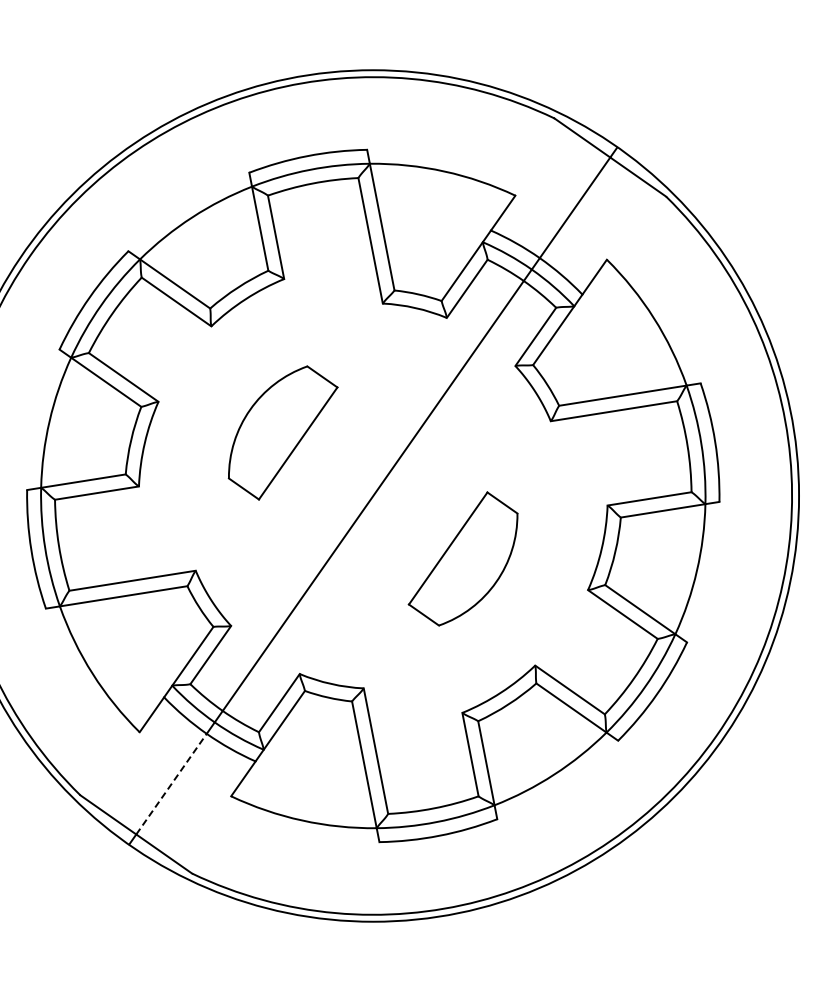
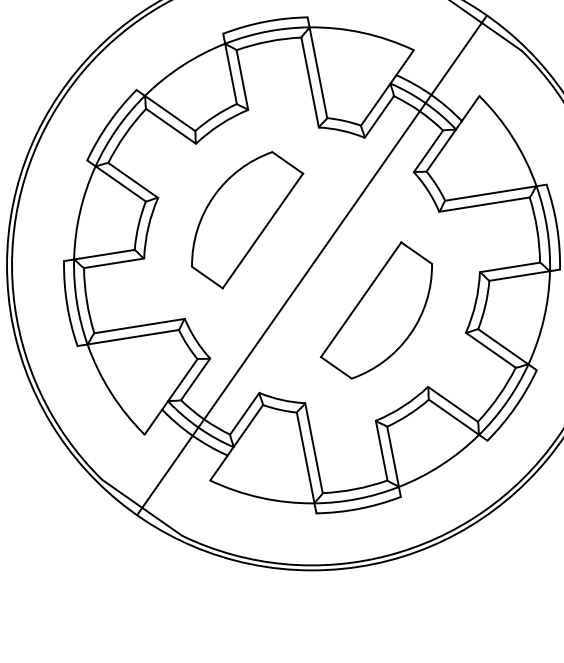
part: (282, 432) -> (247, 219), size x1.43
part: (462, 558) -> (375, 310), size x1.43
line: (171, 783) -> (167, 471), dashed -> solid

